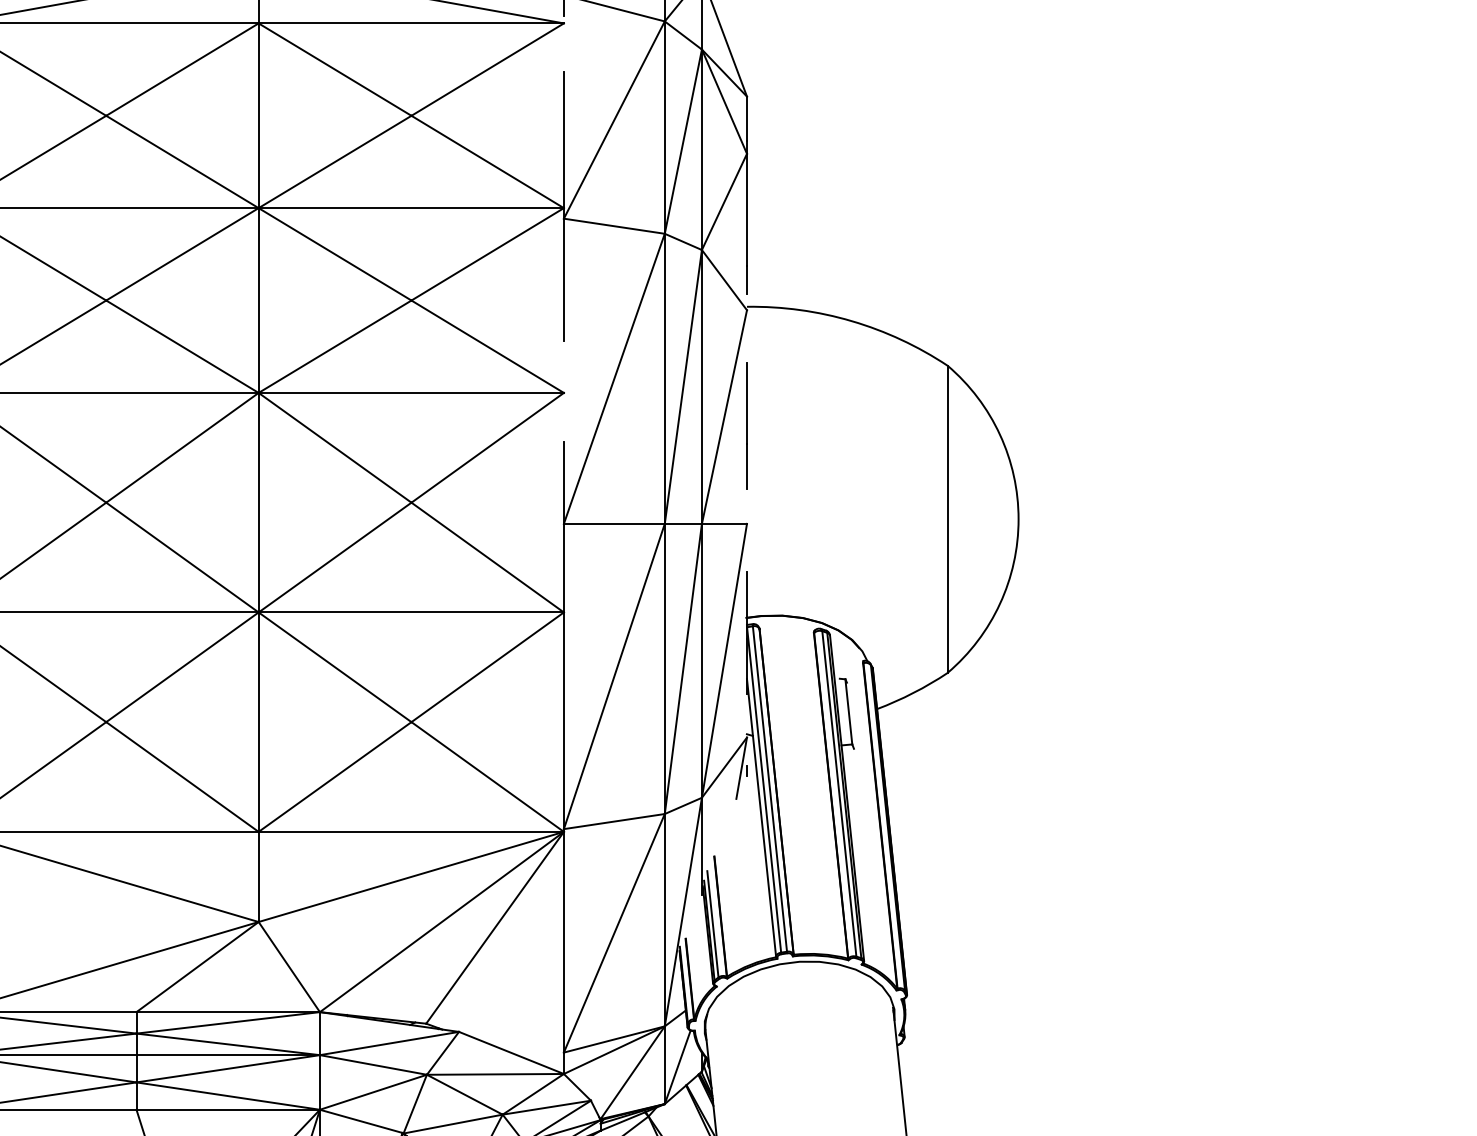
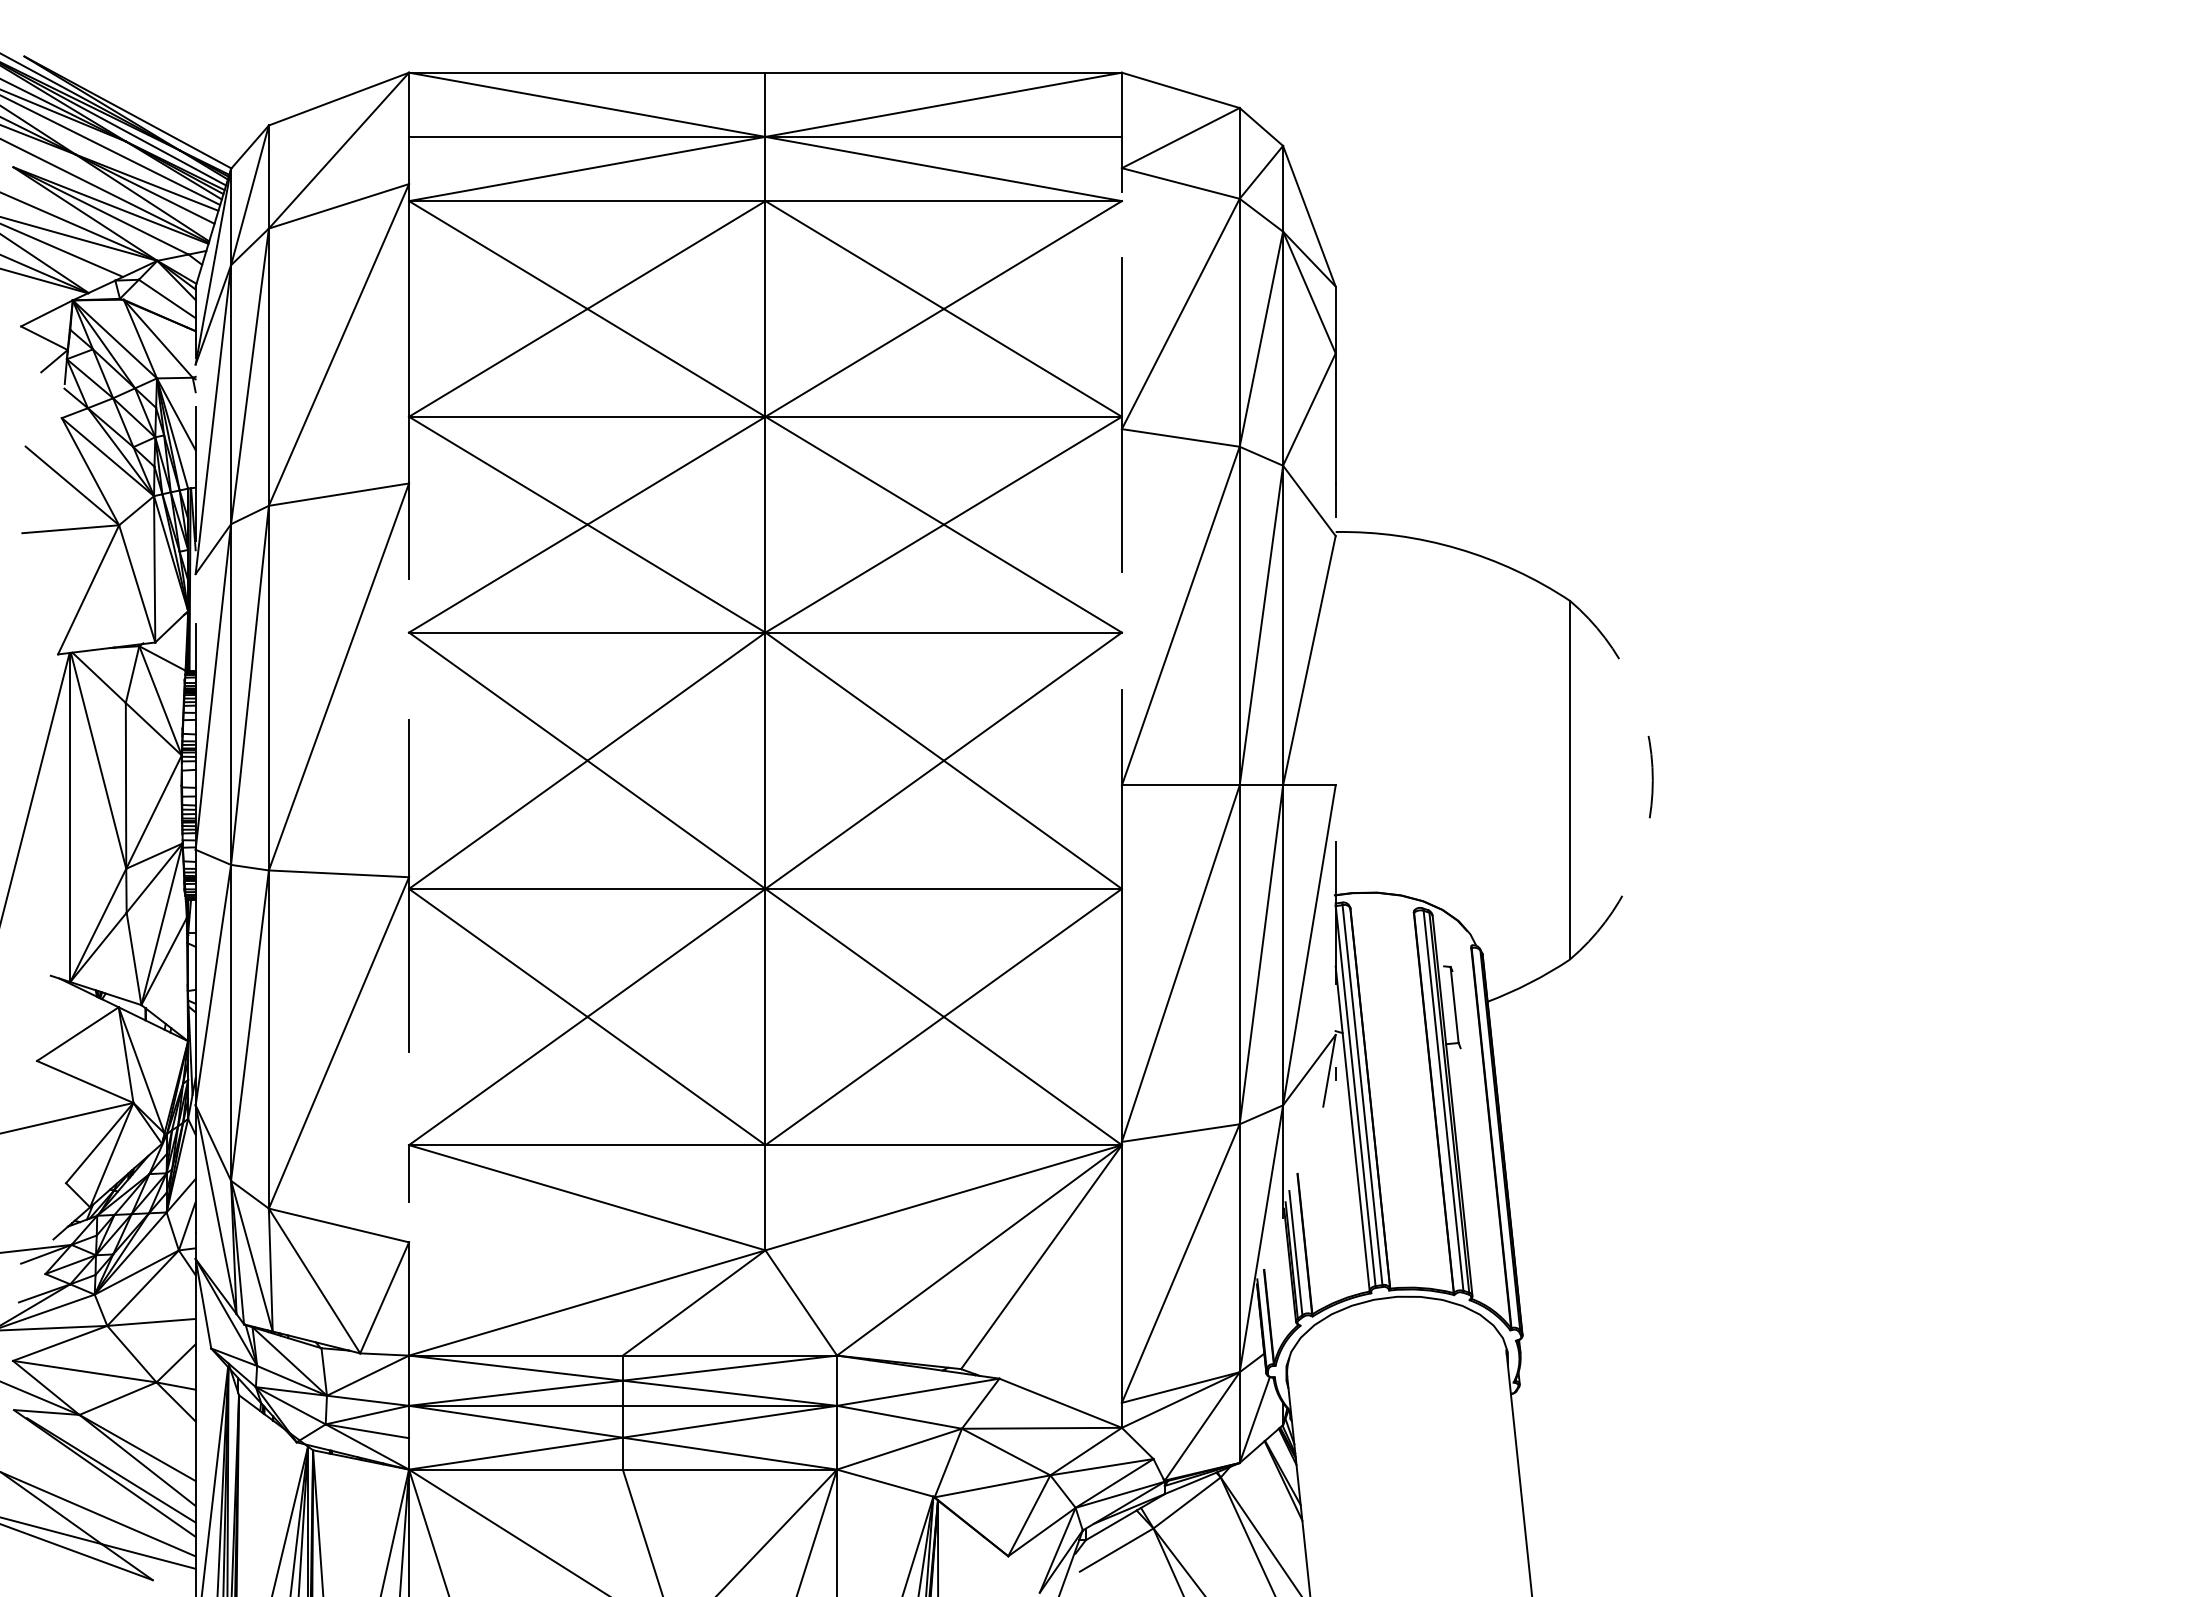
line: (746, 426) -> (1335, 671), removed
arc: (1018, 519) -> (1652, 780), solid -> dashed

